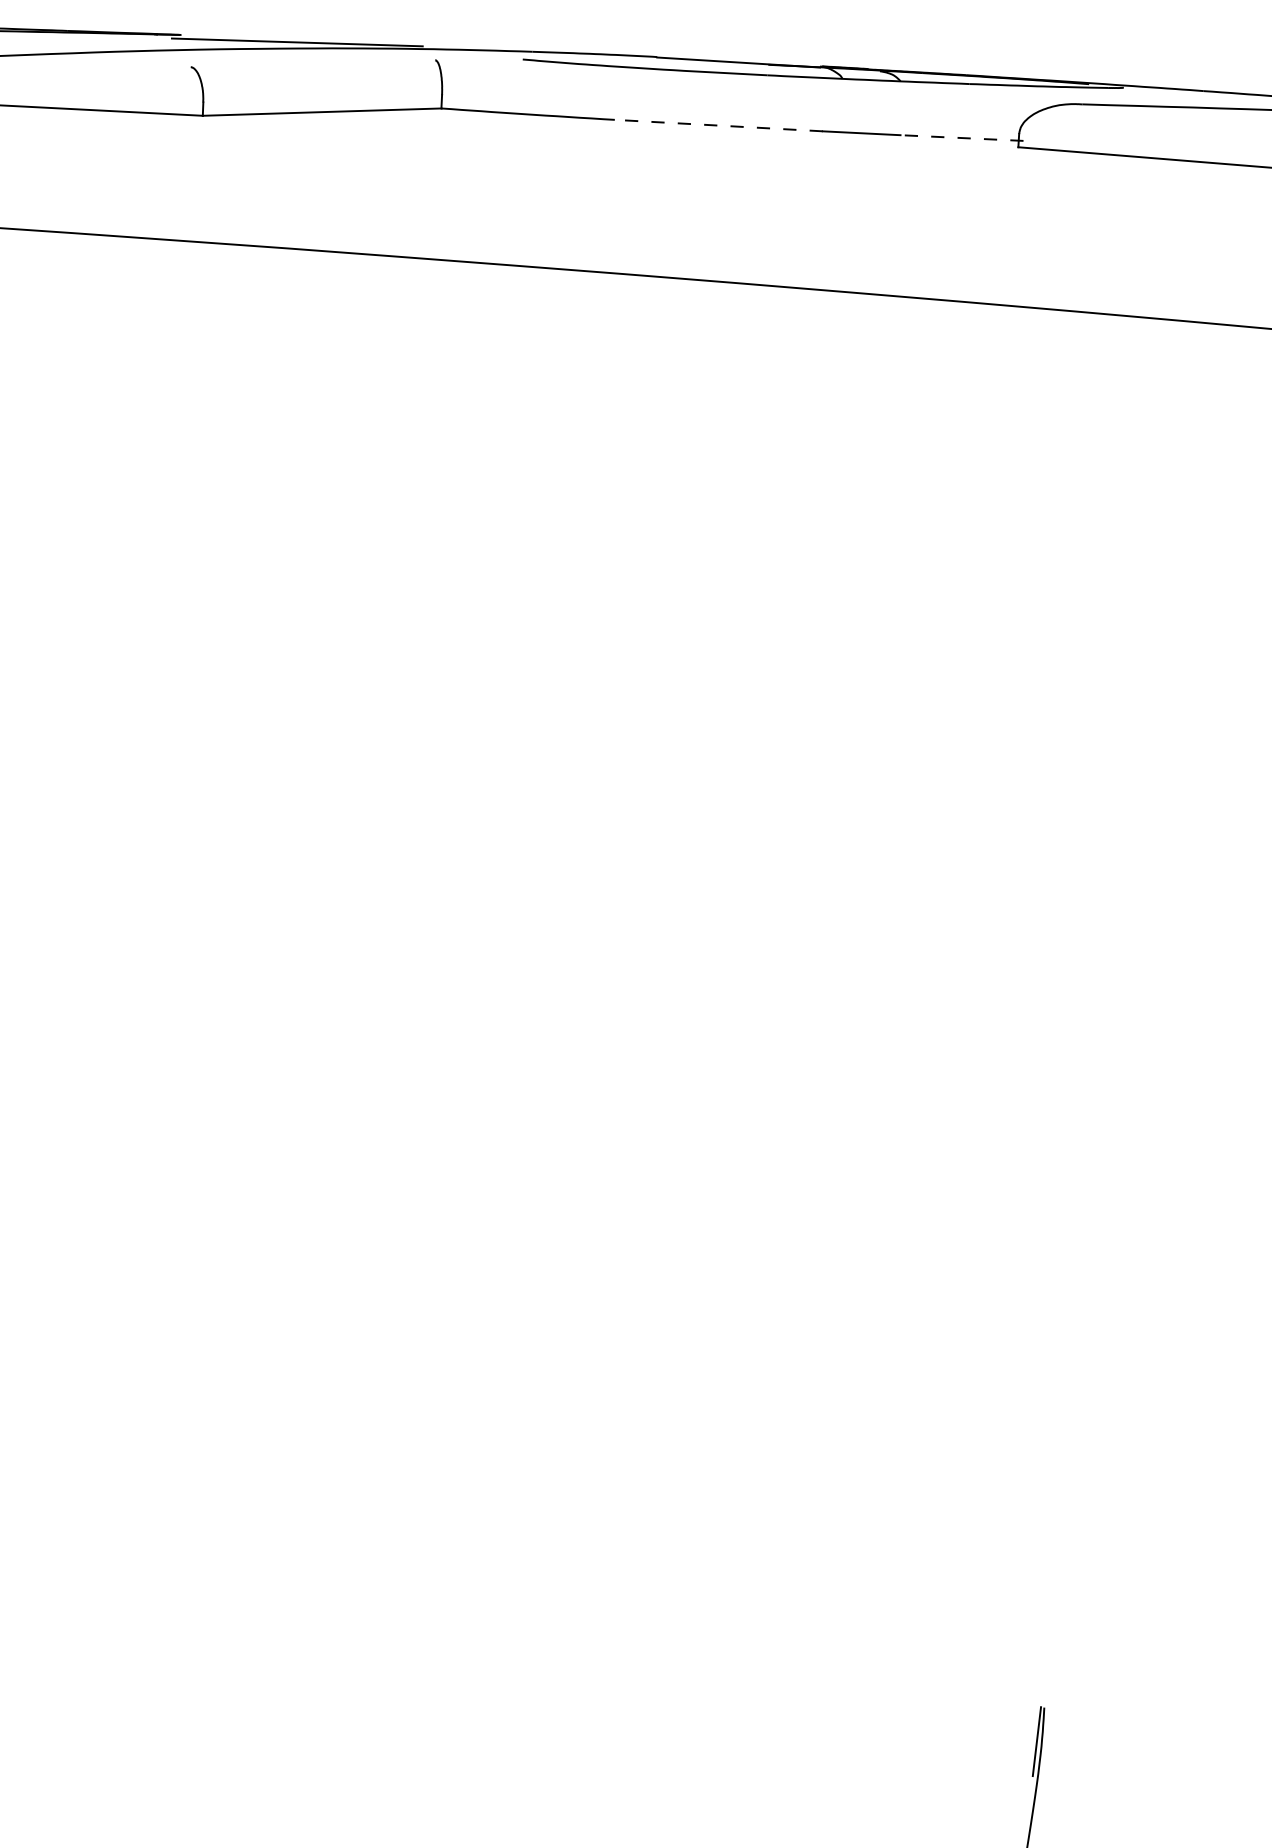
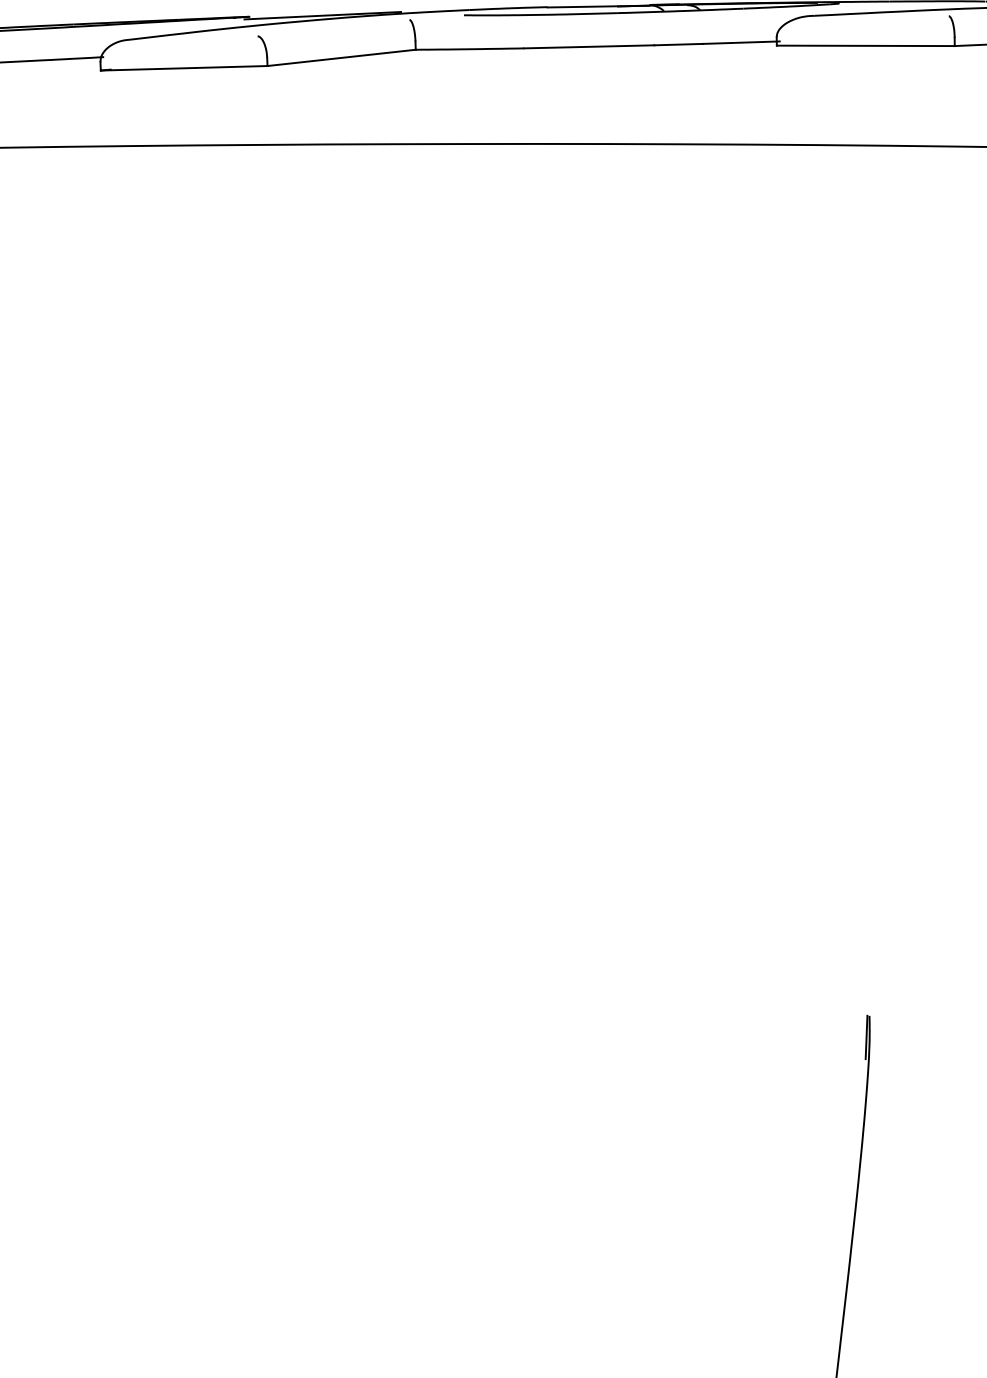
line: (717, 124) -> (588, 46), dashed -> solid
line: (960, 137) -> (740, 42), dashed -> solid

